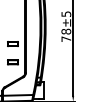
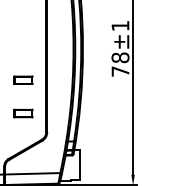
text: (66, 13) -> (120, 24), 78±5 -> 78±1

